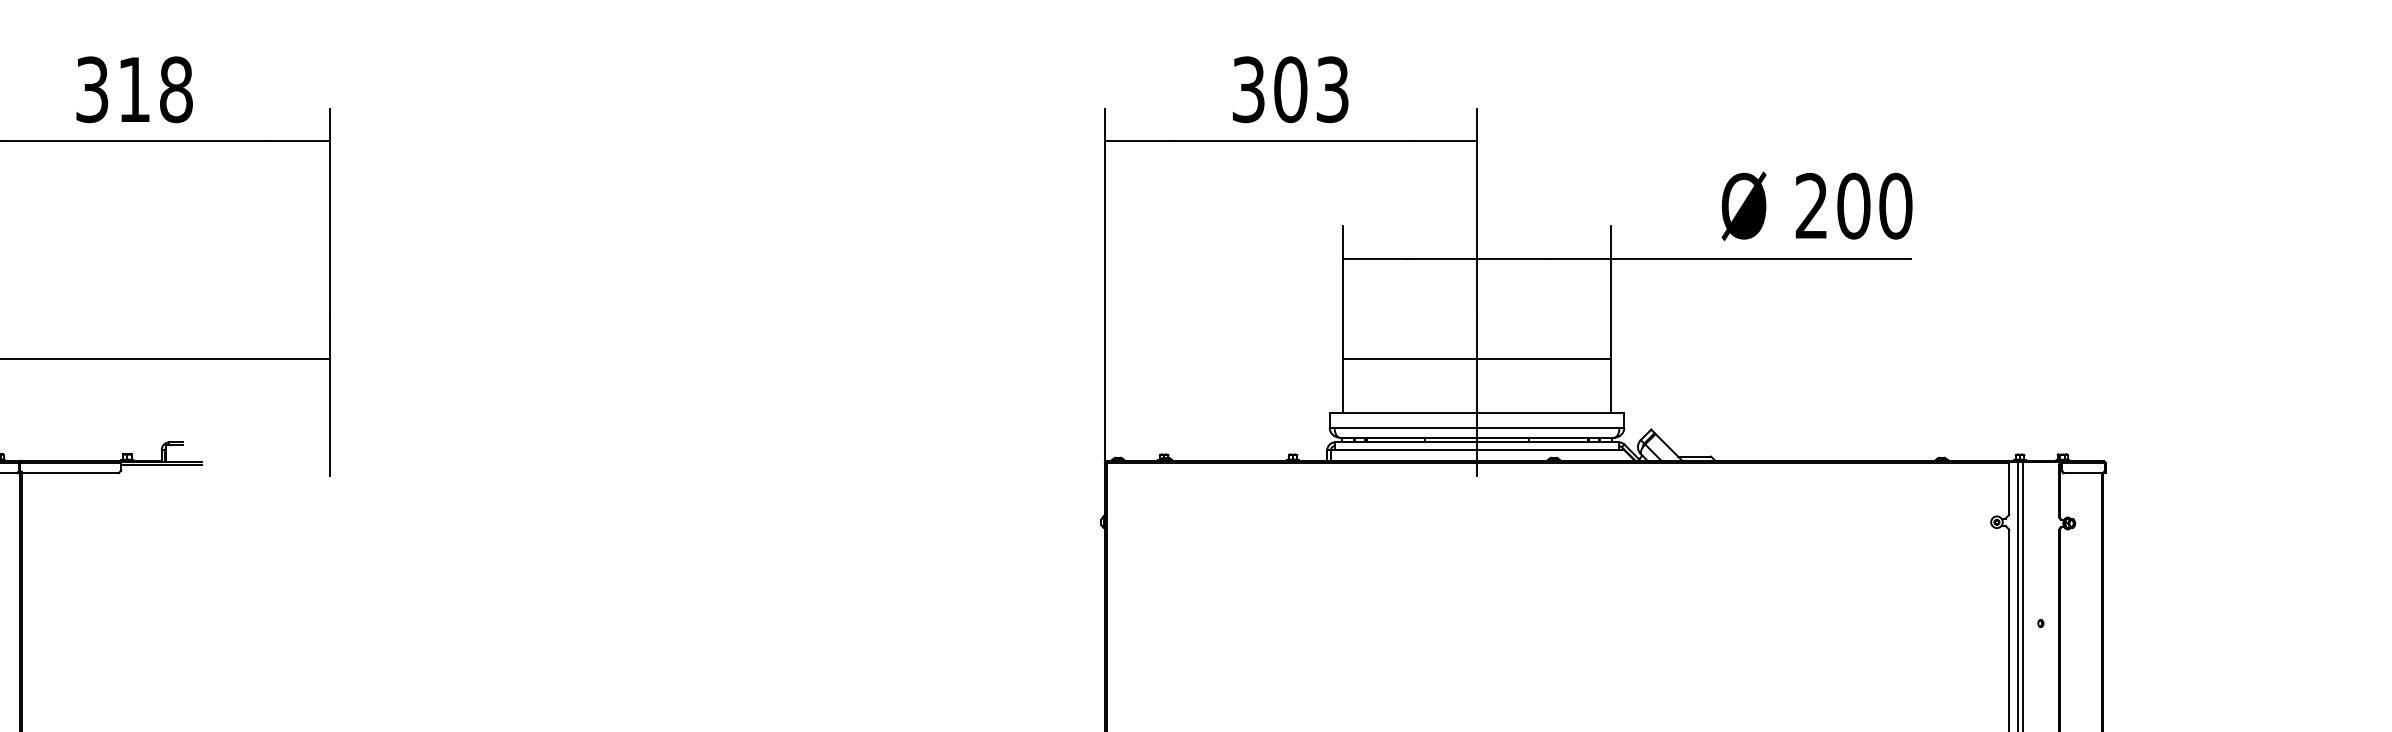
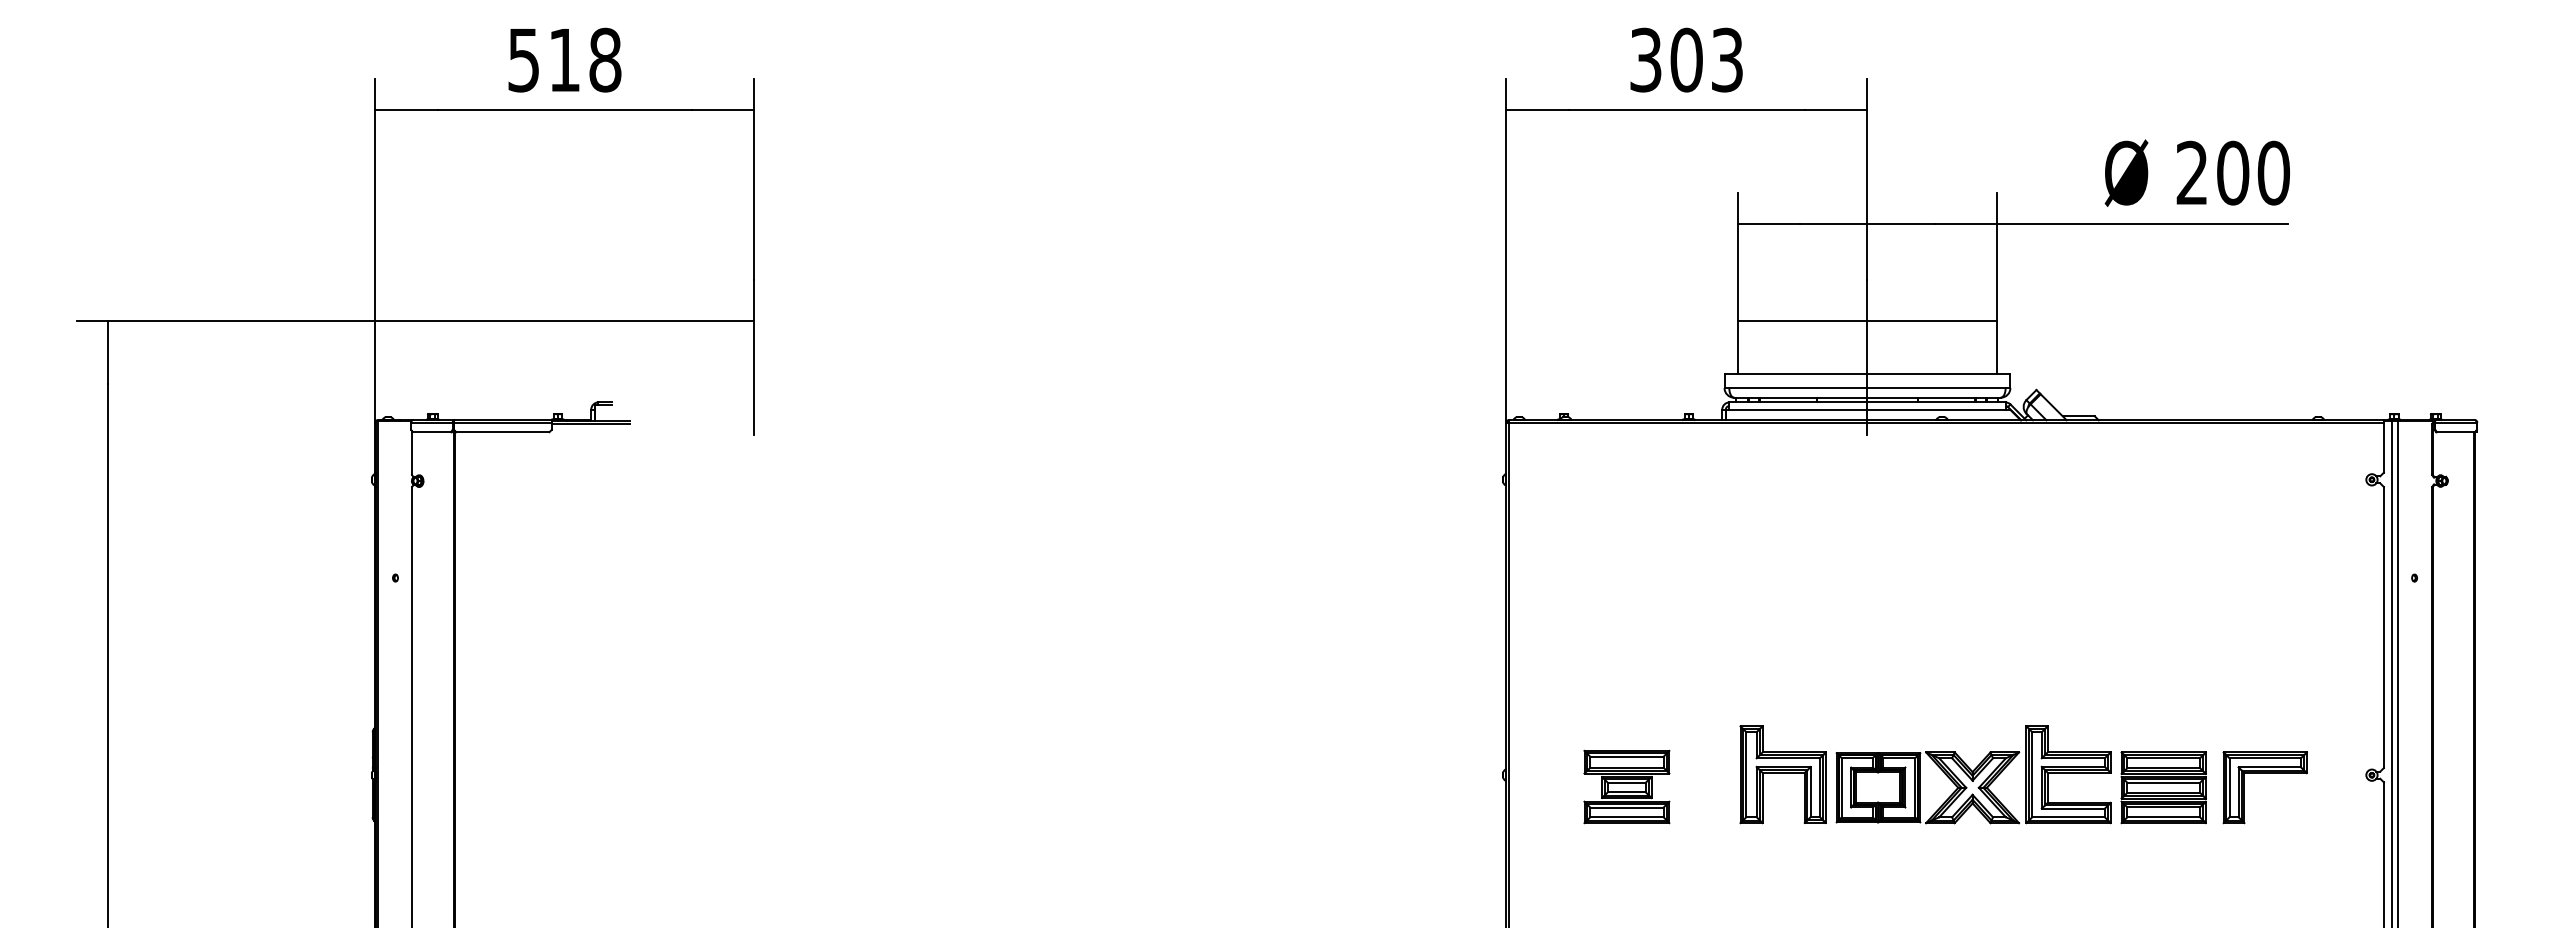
text: (92, 89) -> (524, 59), 318 -> 518

